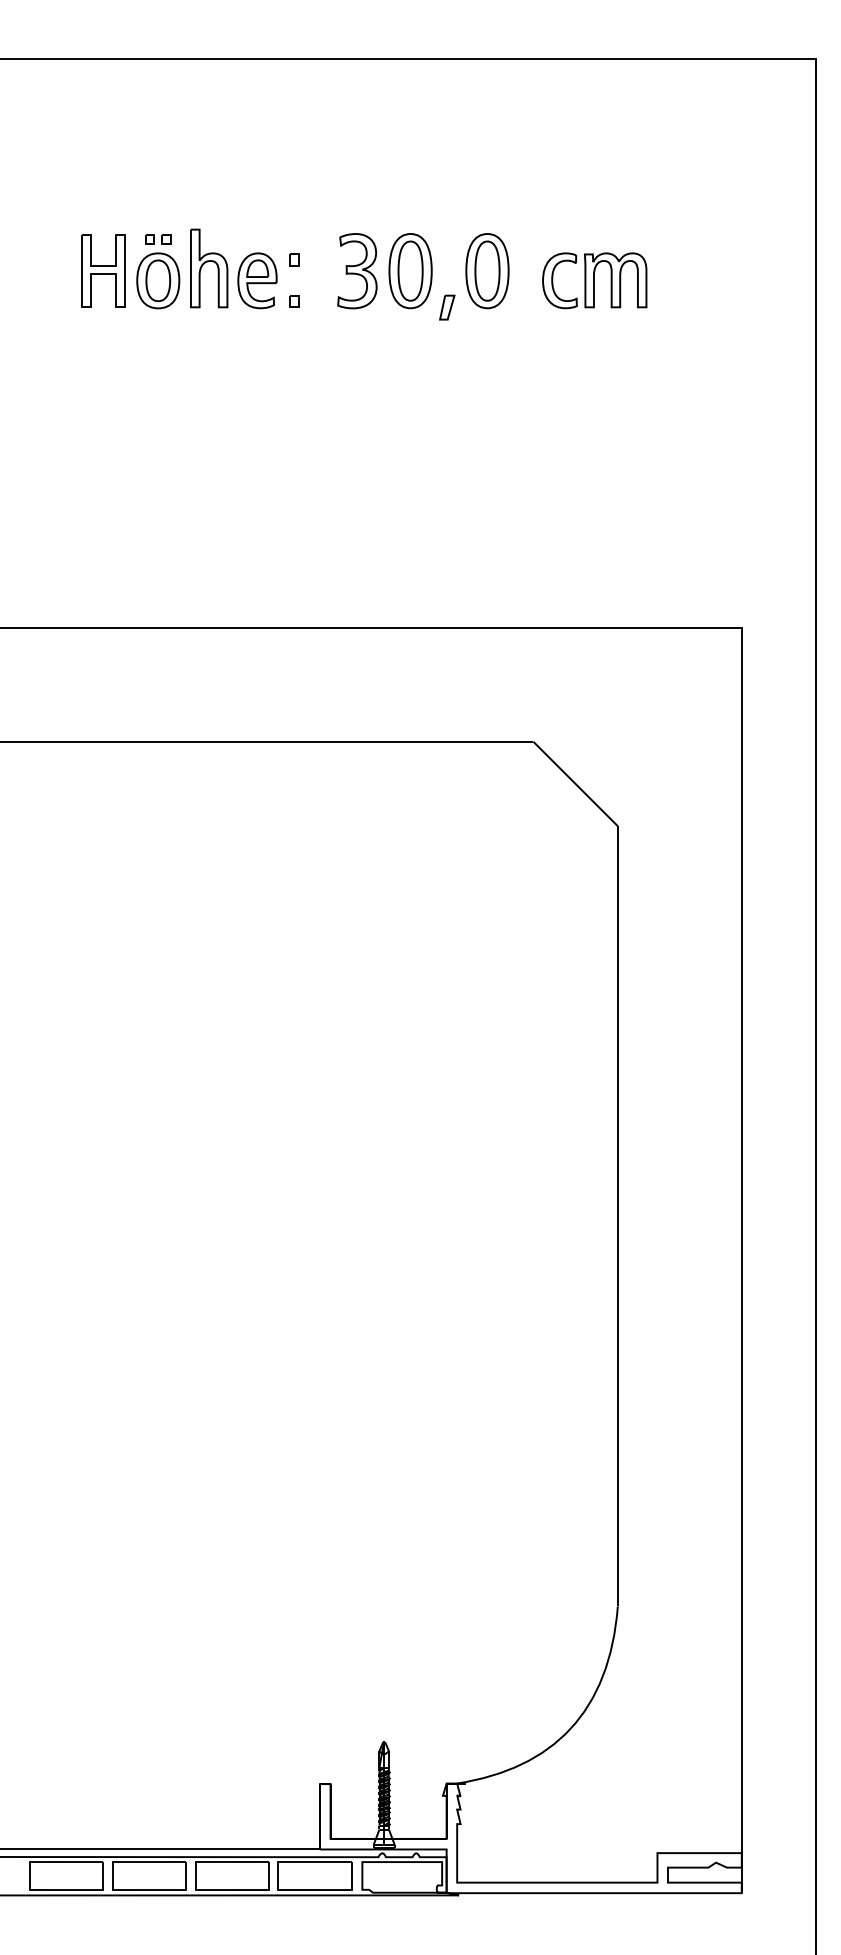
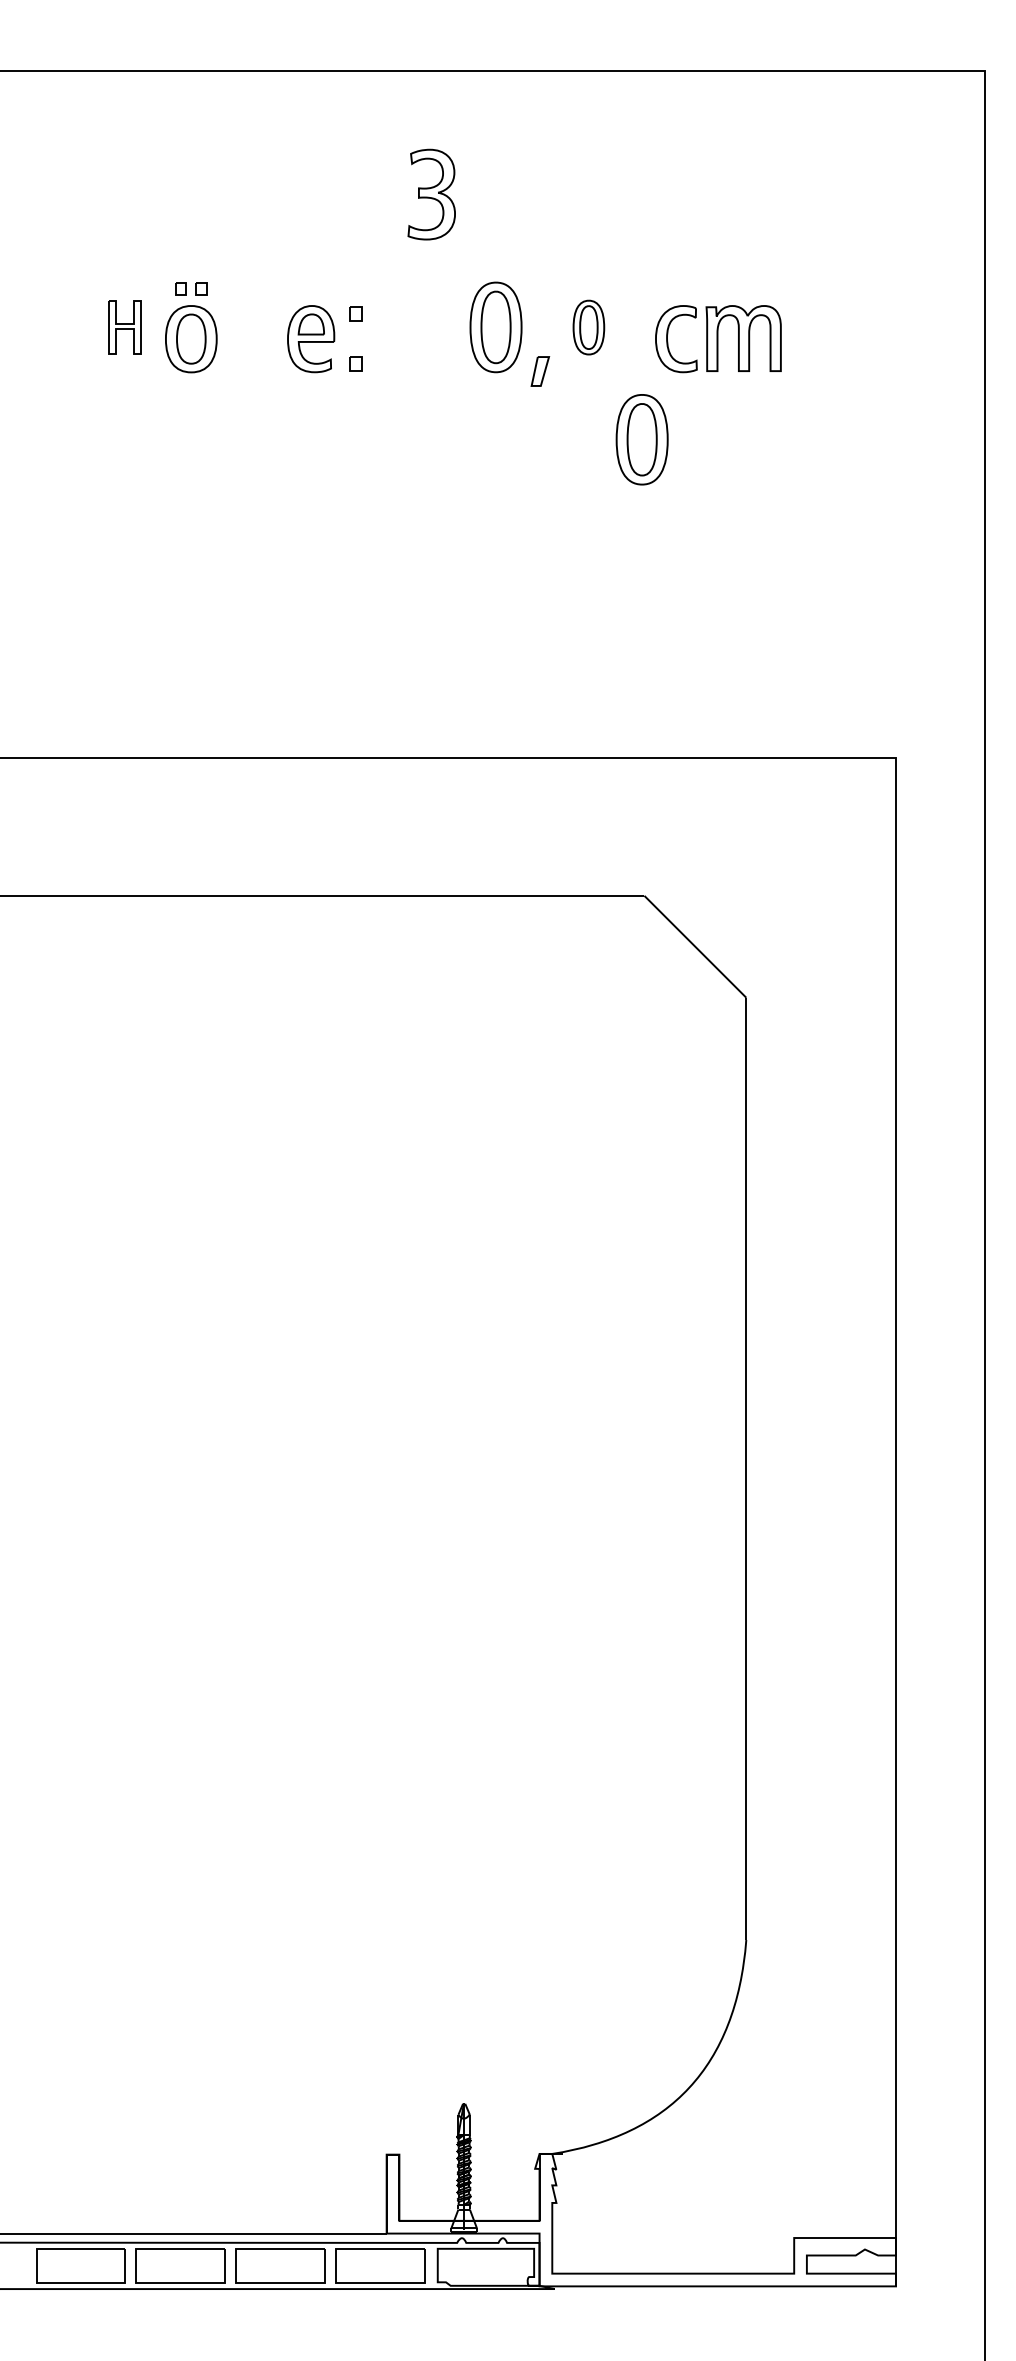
part: (208, 262) -> (251, 316), removed
part: (103, 270) -> (125, 326), size x0.6
part: (357, 271) -> (431, 195), moved
part: (487, 271) -> (588, 327), size x0.6
part: (531, 364) -> (642, 440), added

